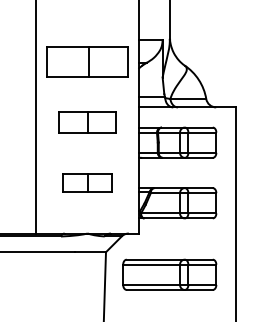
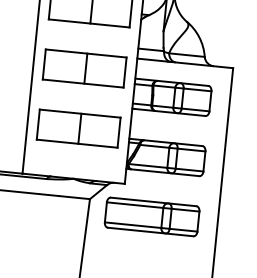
part: (87, 122) -> (84, 68), size x1.43
part: (87, 182) -> (78, 128), size x1.67
part: (169, 274) -> (151, 216), moved

